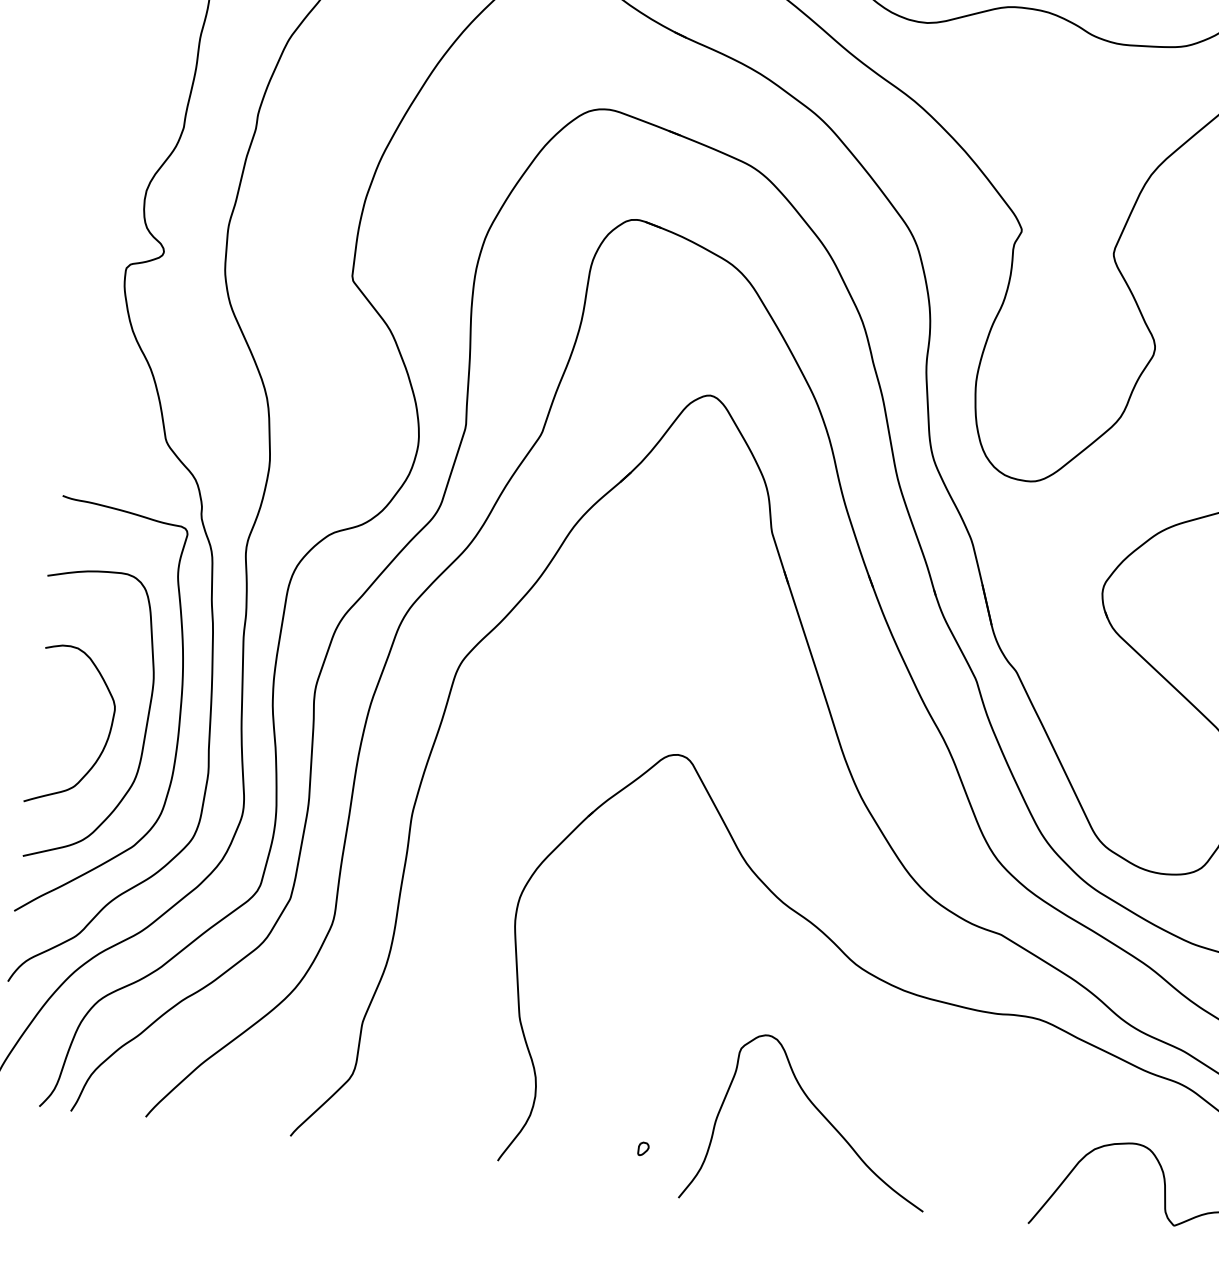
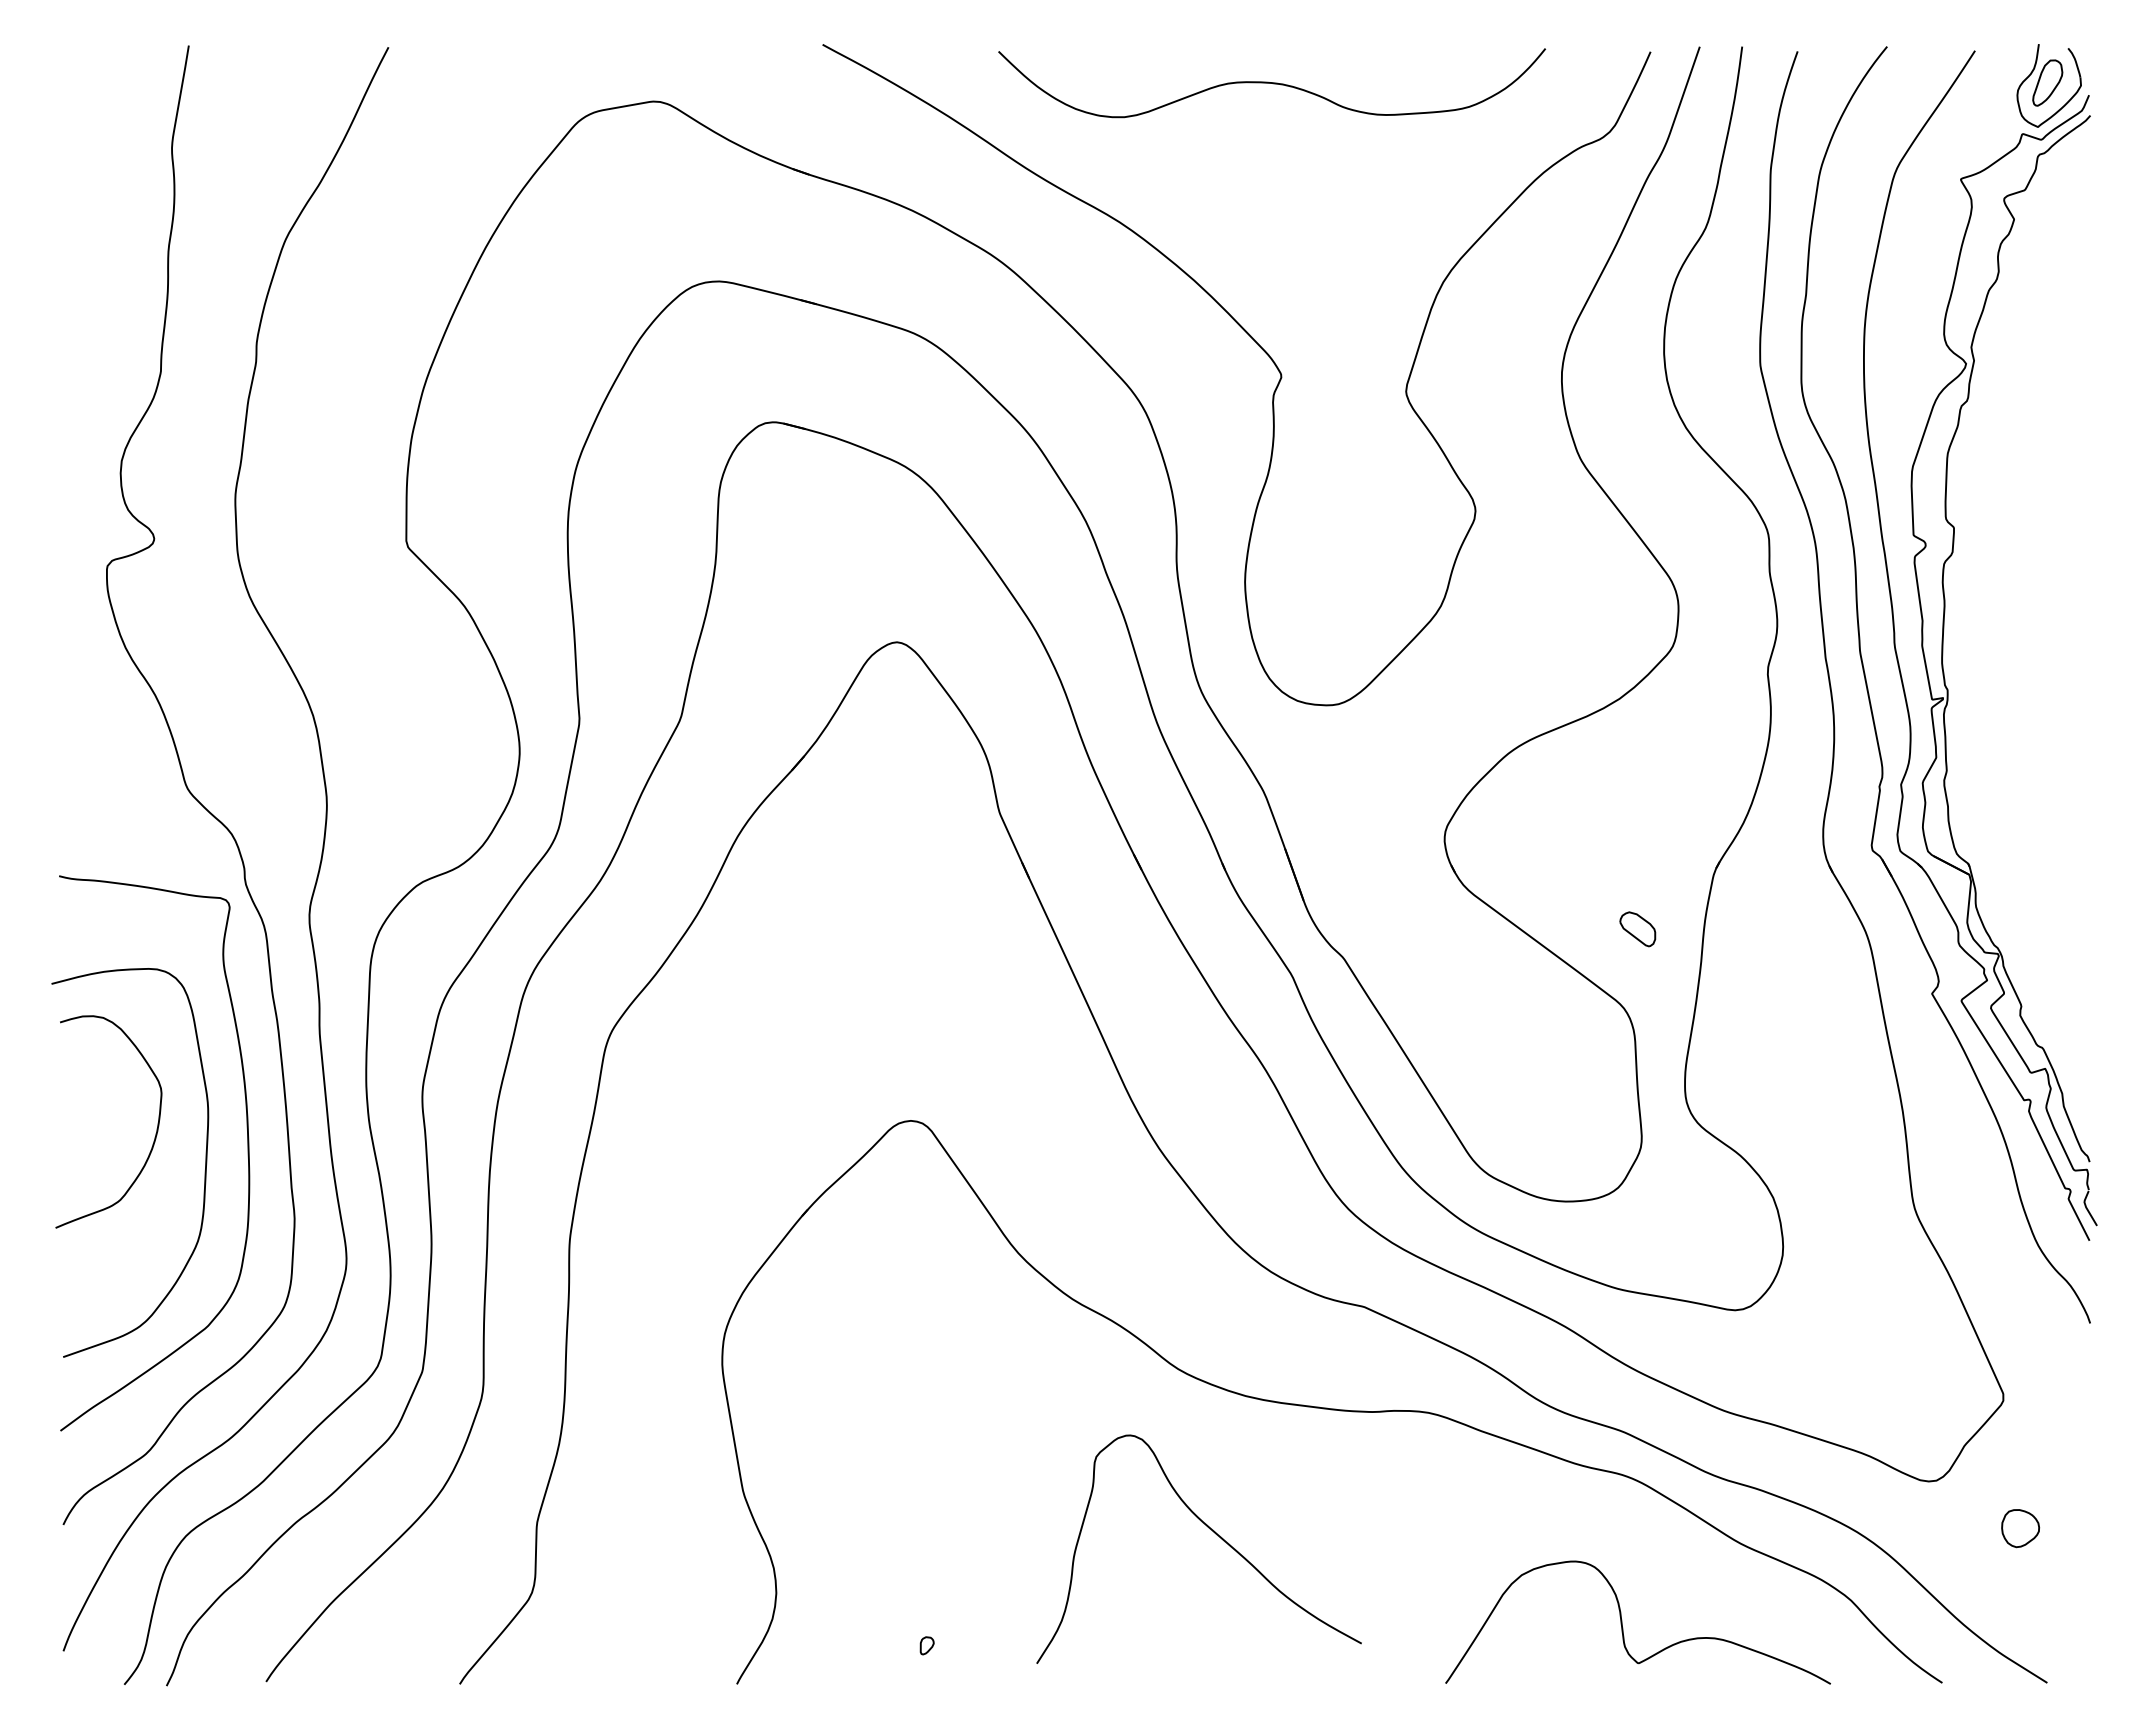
curve: (107, 735) -> (156, 1128), moved
curve: (822, 1115) -> (1213, 1532), moved

